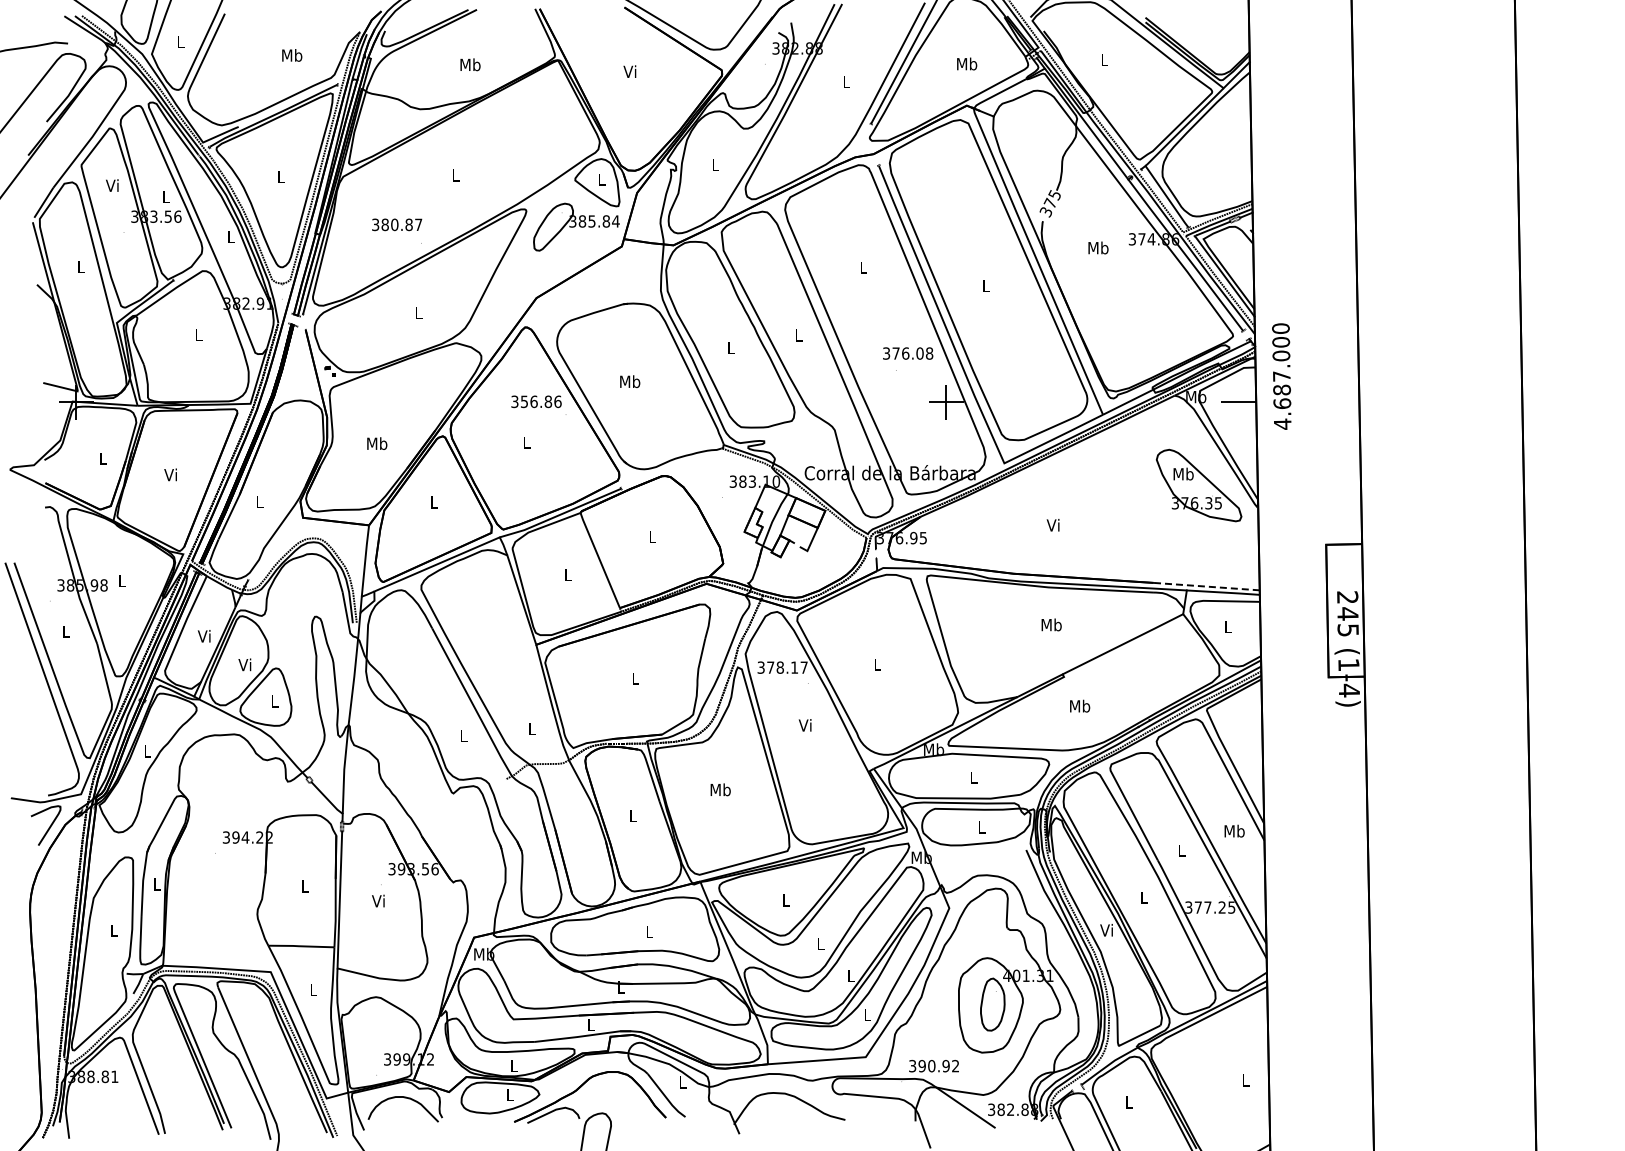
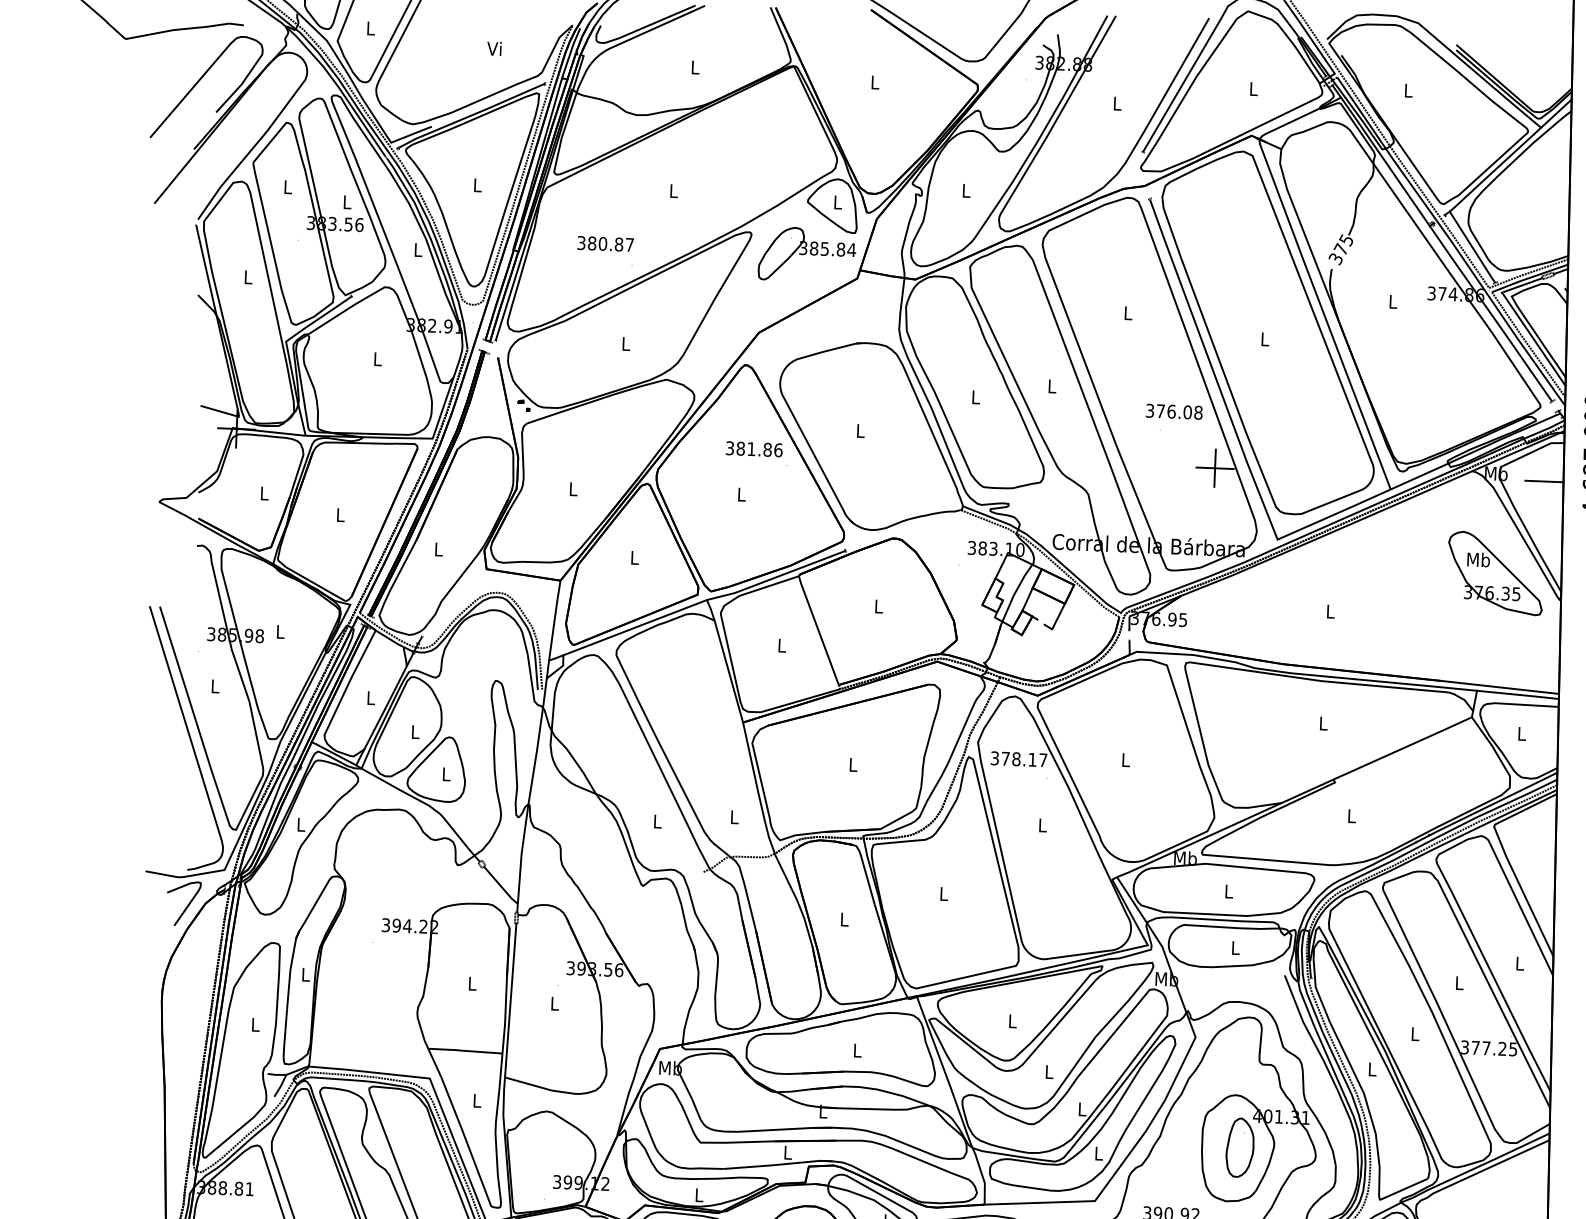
text: (292, 55) -> (495, 48), Mb -> Vi
text: (967, 63) -> (1254, 88), Mb -> L
text: (470, 64) -> (695, 67), Mb -> L
text: (629, 71) -> (873, 82), Vi -> L
text: (112, 185) -> (287, 186), Vi -> L
text: (1098, 247) -> (1393, 301), Mb -> L
text: (630, 381) -> (860, 430), Mb -> L
text: (528, 401) -> (745, 448), 356.86 -> 381.86
text: (377, 443) -> (573, 488), Mb -> L
text: (170, 474) -> (339, 514), Vi -> L
text: (1052, 524) -> (1328, 610), Vi -> L
line: (1206, 586) -> (1499, 687), dashed -> solid
text: (1051, 624) -> (1323, 722), Mb -> L
text: (203, 636) -> (369, 698), Vi -> L
text: (244, 664) -> (414, 731), Vi -> L
text: (1080, 705) -> (1352, 815), Mb -> L
text: (804, 725) -> (1041, 825), Vi -> L
text: (720, 789) -> (943, 893), Mb -> L
text: (1234, 830) -> (1519, 962), Mb -> L
text: (378, 900) -> (554, 1002), Vi -> L
text: (1106, 930) -> (1371, 1069), Vi -> L

